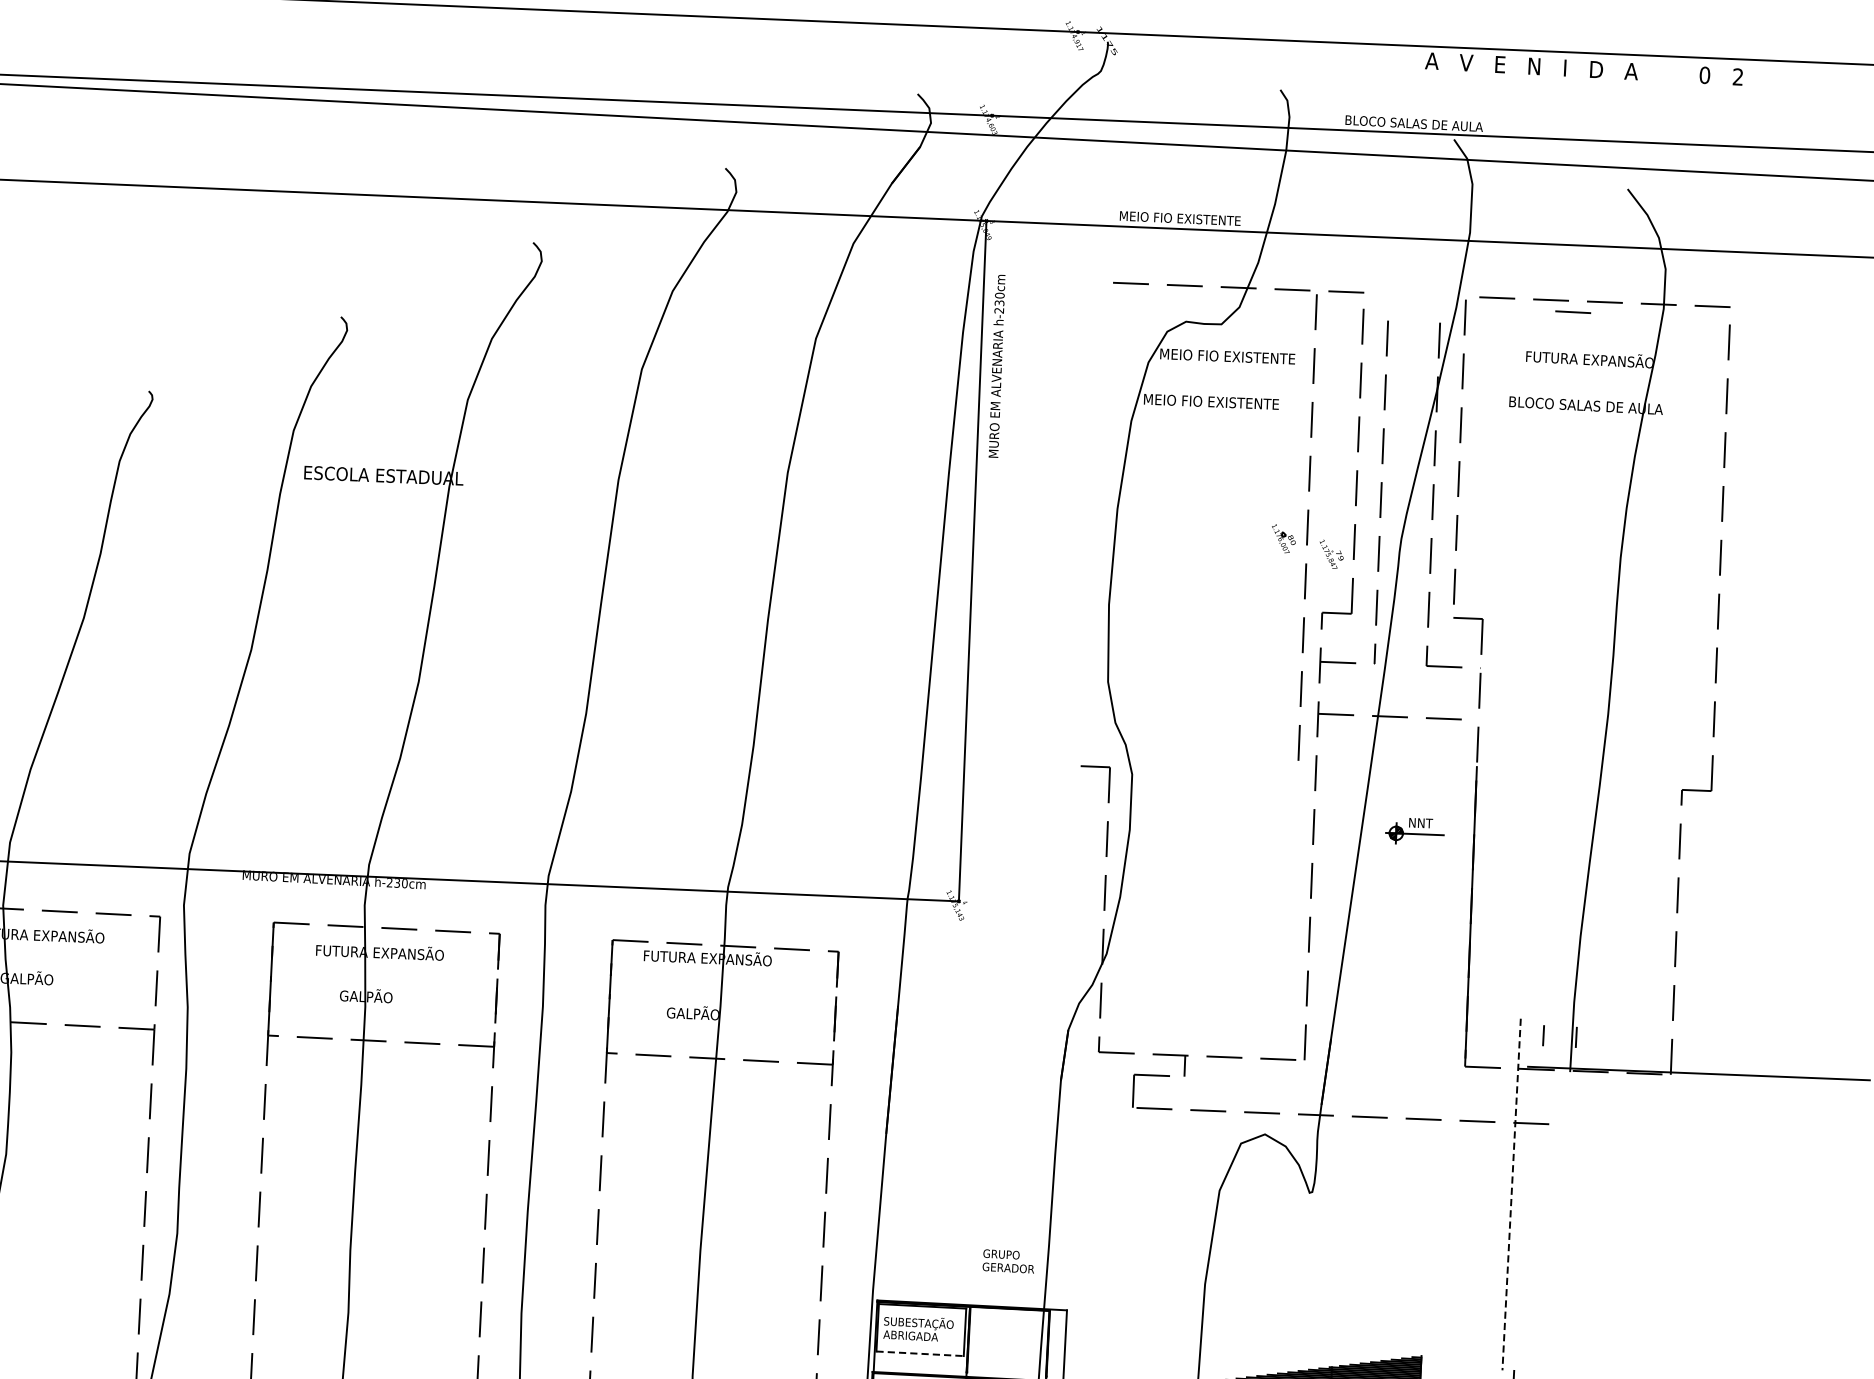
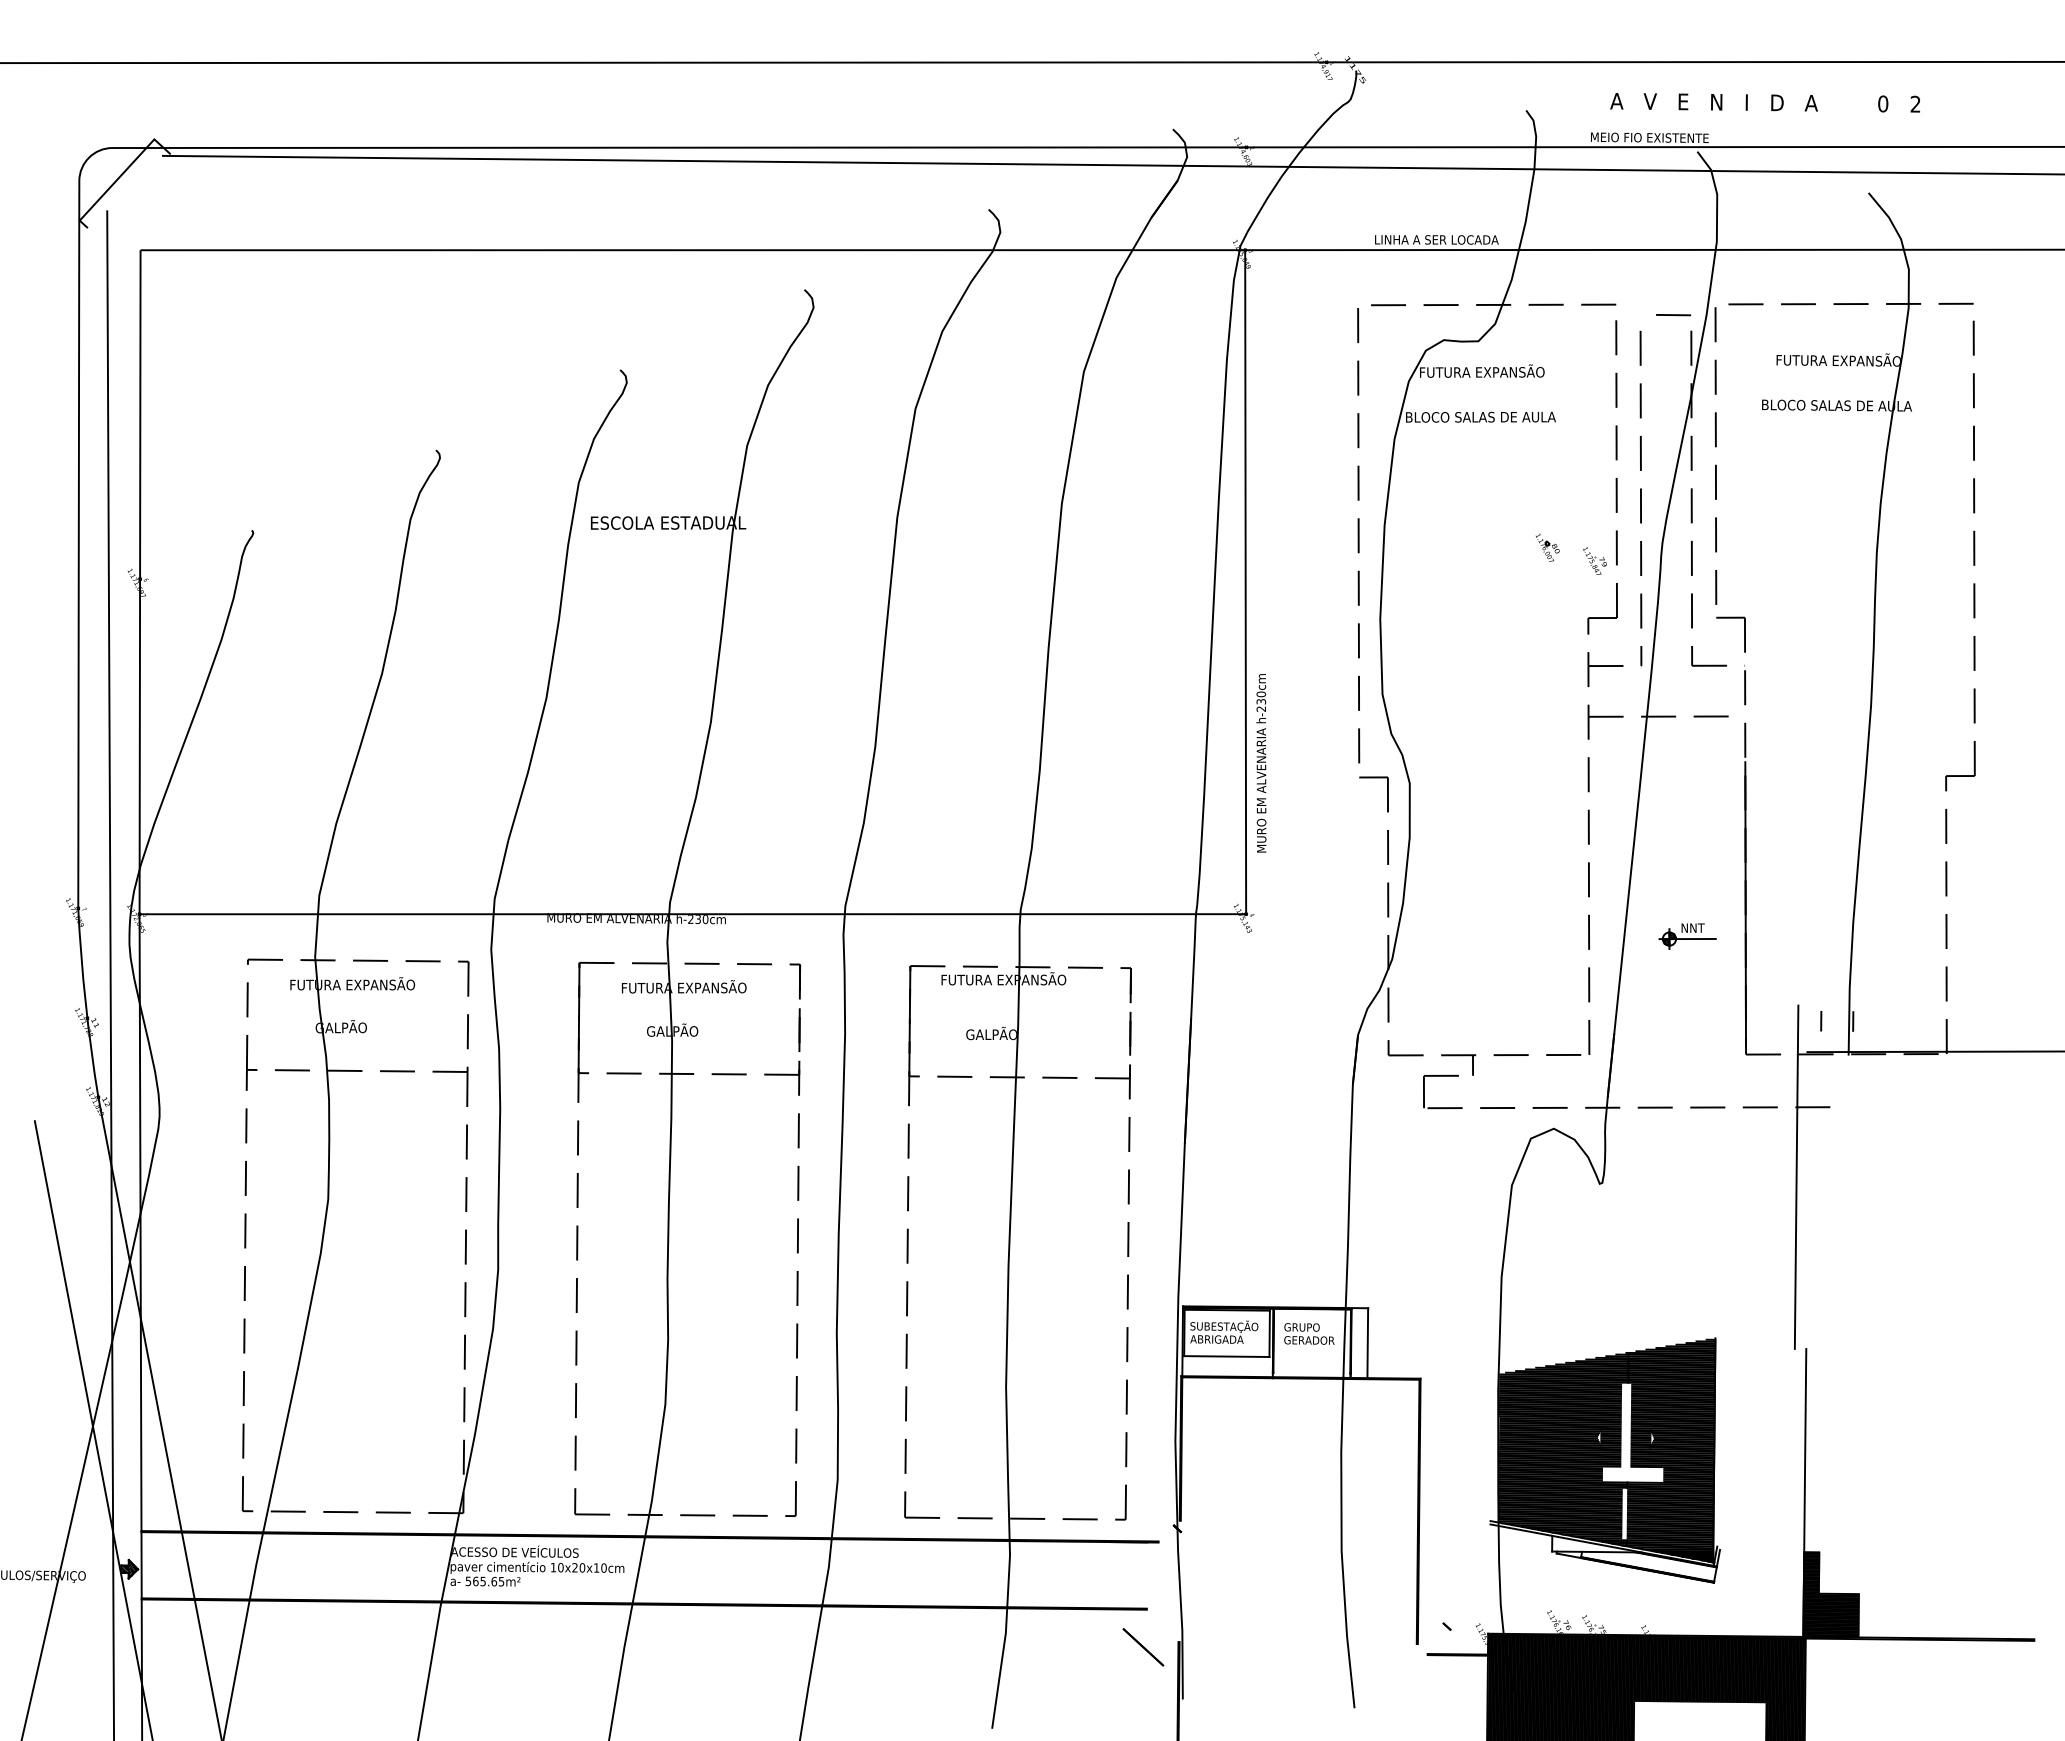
text: (1583, 68) -> (1764, 102), moved
text: (1414, 123) -> (1658, 137), BLOCO SALAS DE AULA -> MEIO FIO EXISTENTE
text: (1183, 218) -> (1437, 239), MEIO FIO EXISTENTE -> LINHA A SER LOCADA
line: (1573, 312) -> (1673, 315), moved
text: (1228, 354) -> (1486, 370), MEIO FIO EXISTENTE -> FUTURA EXPANSÃO
text: (997, 366) -> (1261, 763), moved
text: (1221, 401) -> (1481, 416), MEIO FIO EXISTENTE -> BLOCO SALAS DE AULA
line: (1307, 527) -> (1358, 535), moved
part: (1414, 831) -> (1687, 936), moved
line: (1511, 1194) -> (1796, 1177), dashed -> solid
text: (1008, 1260) -> (1309, 1333), moved
line: (919, 1353) -> (1226, 1356), dashed -> solid

